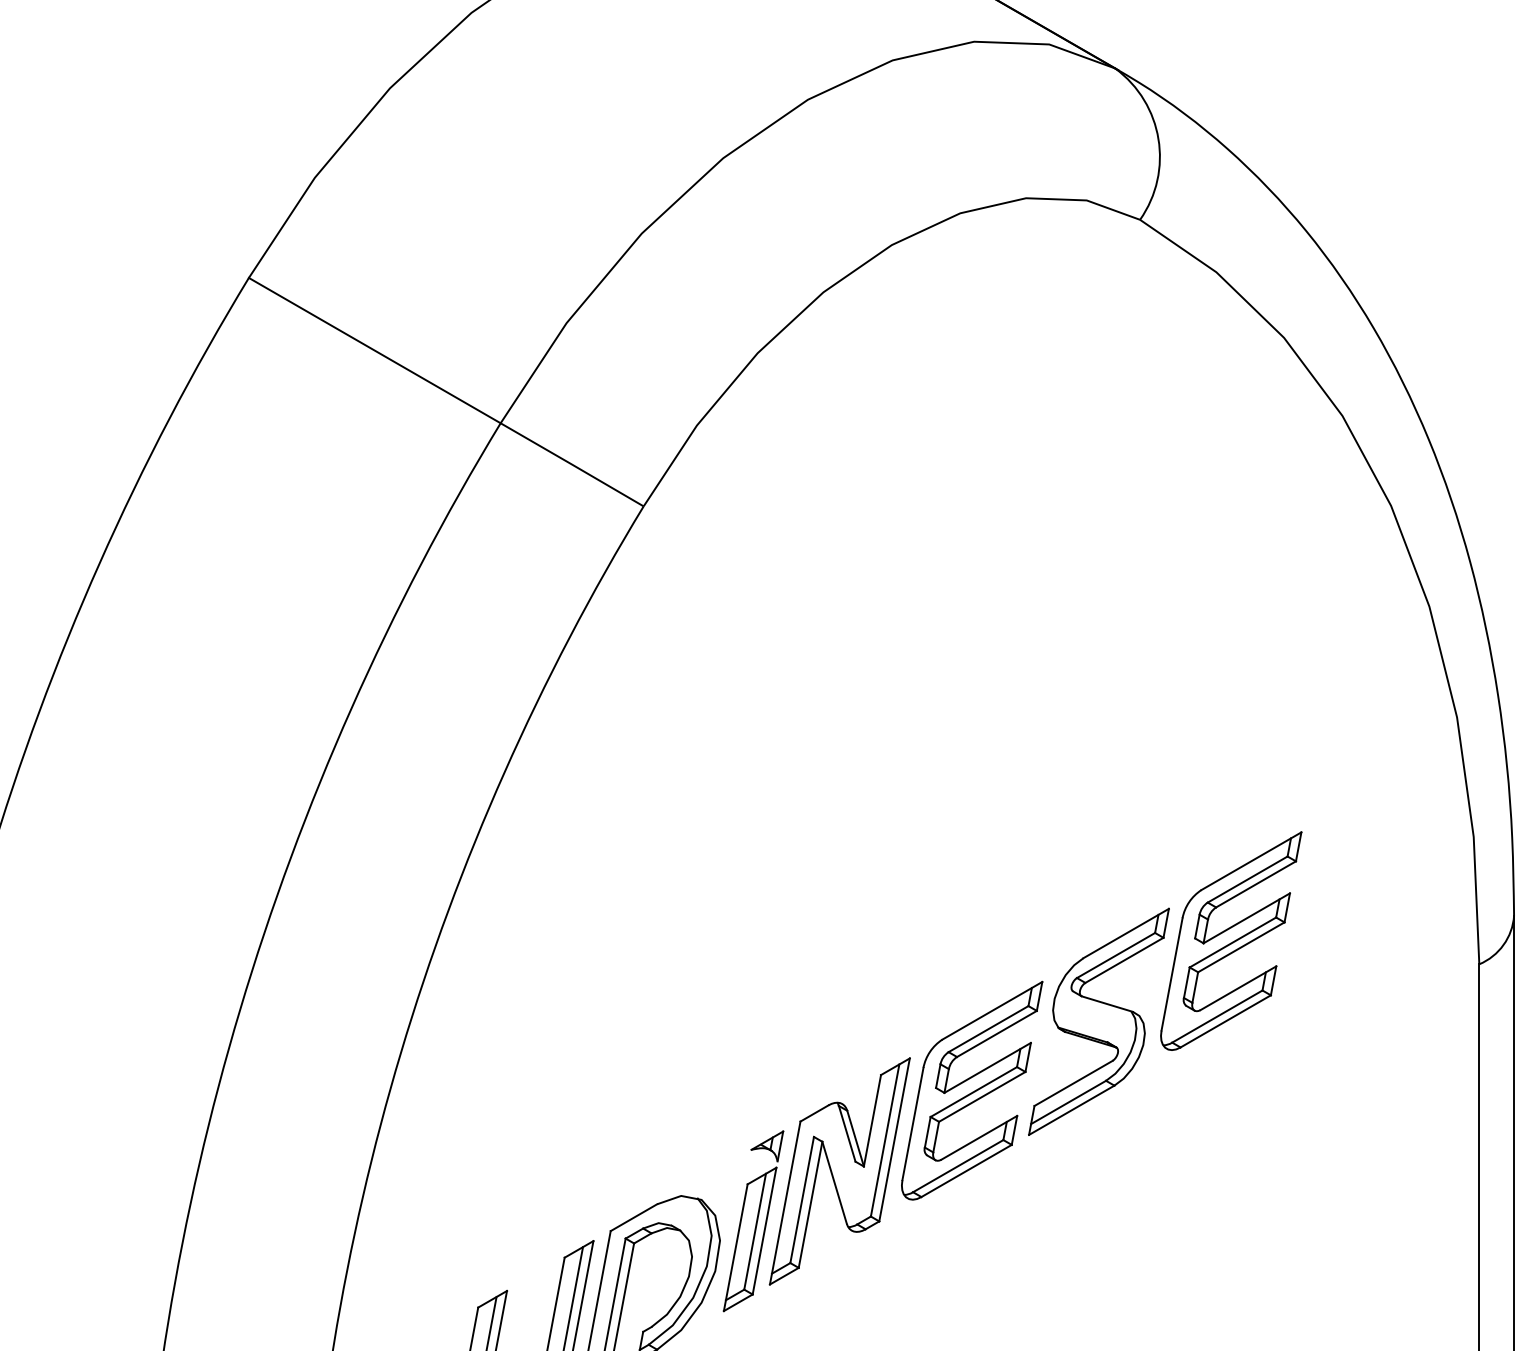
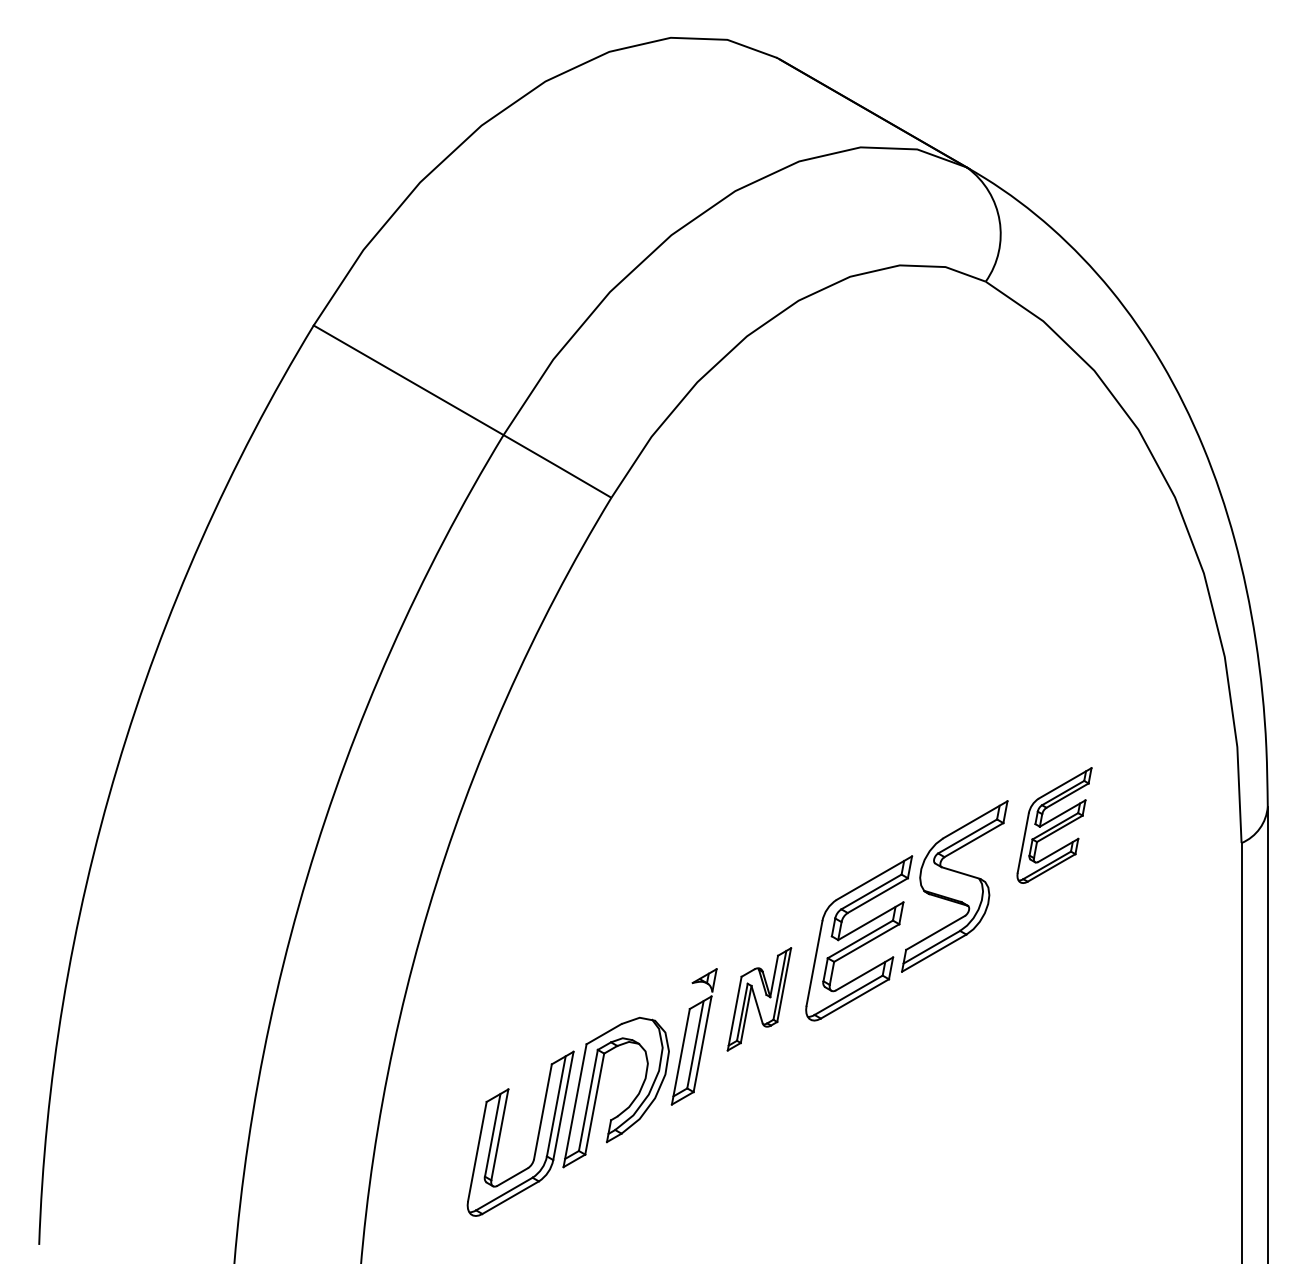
part: (1231, 940) -> (1054, 825), size x0.7
part: (840, 1171) -> (759, 999), size x0.6

